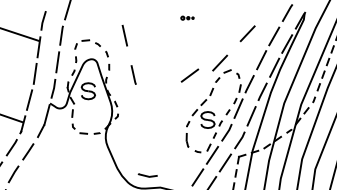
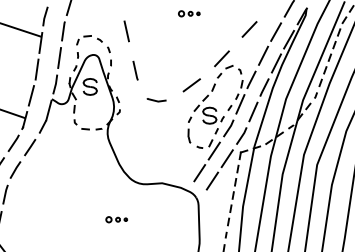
part: (187, 17) -> (189, 13), size x1.67
line: (189, 75) -> (191, 85), moved
line: (147, 175) -> (156, 100), moved

